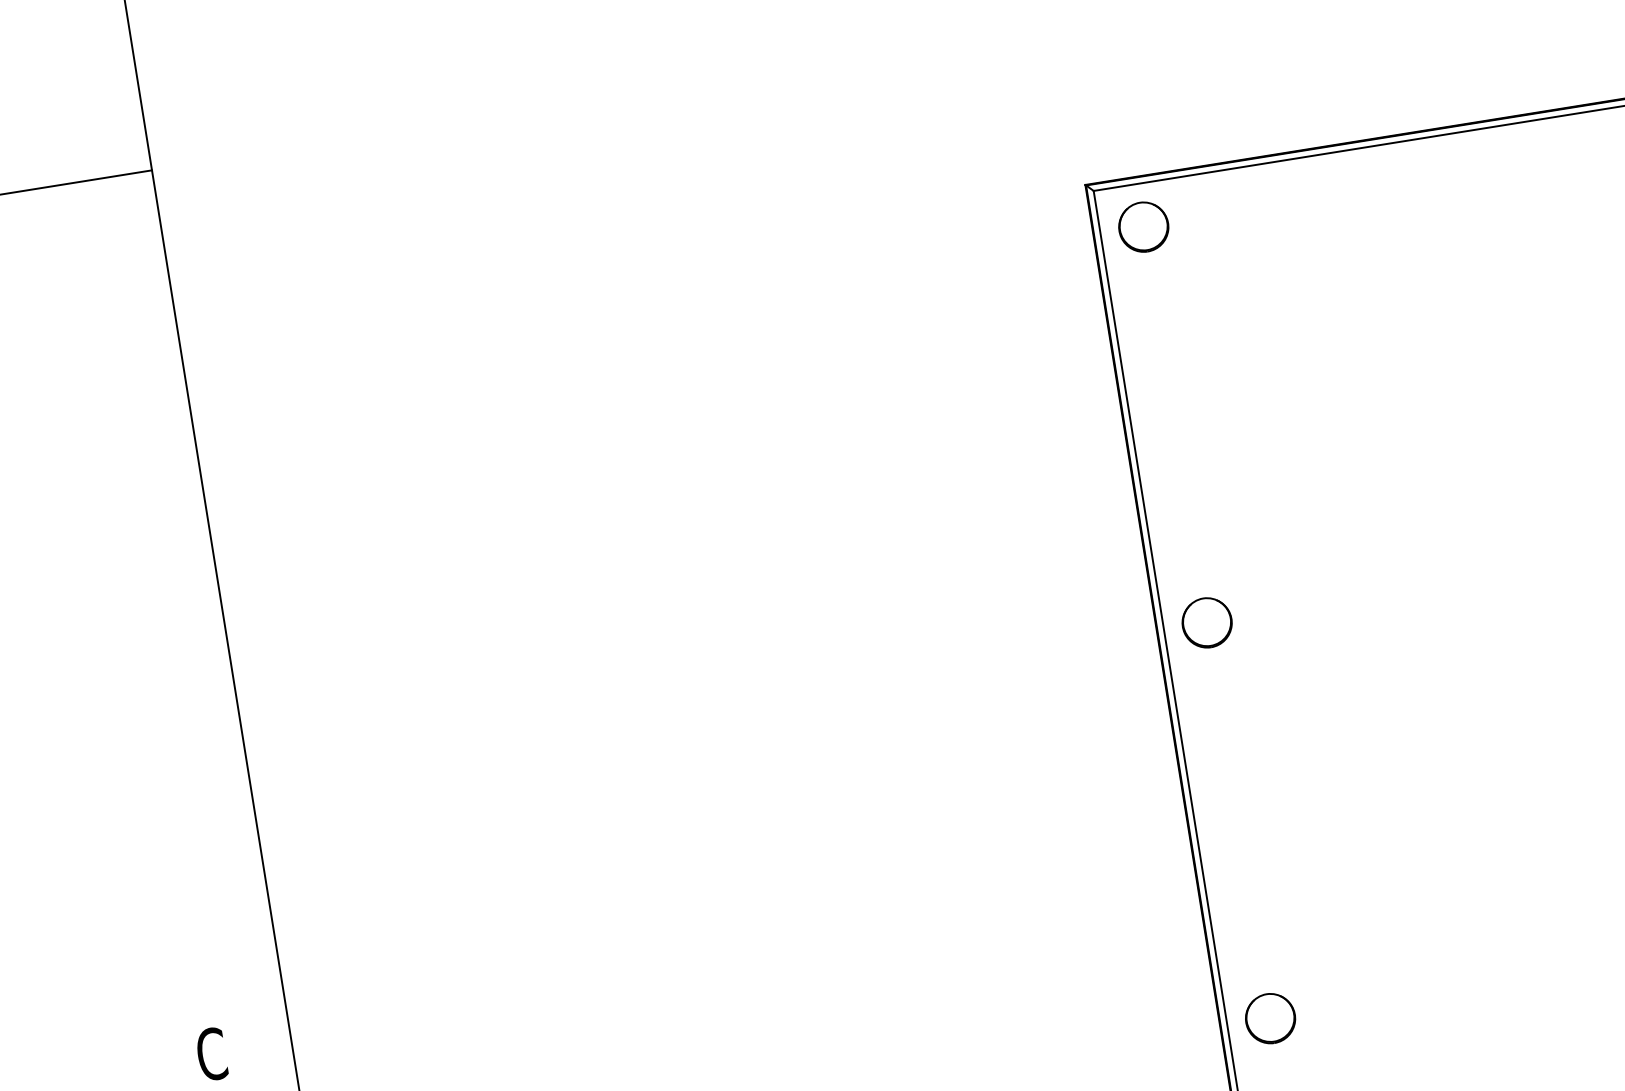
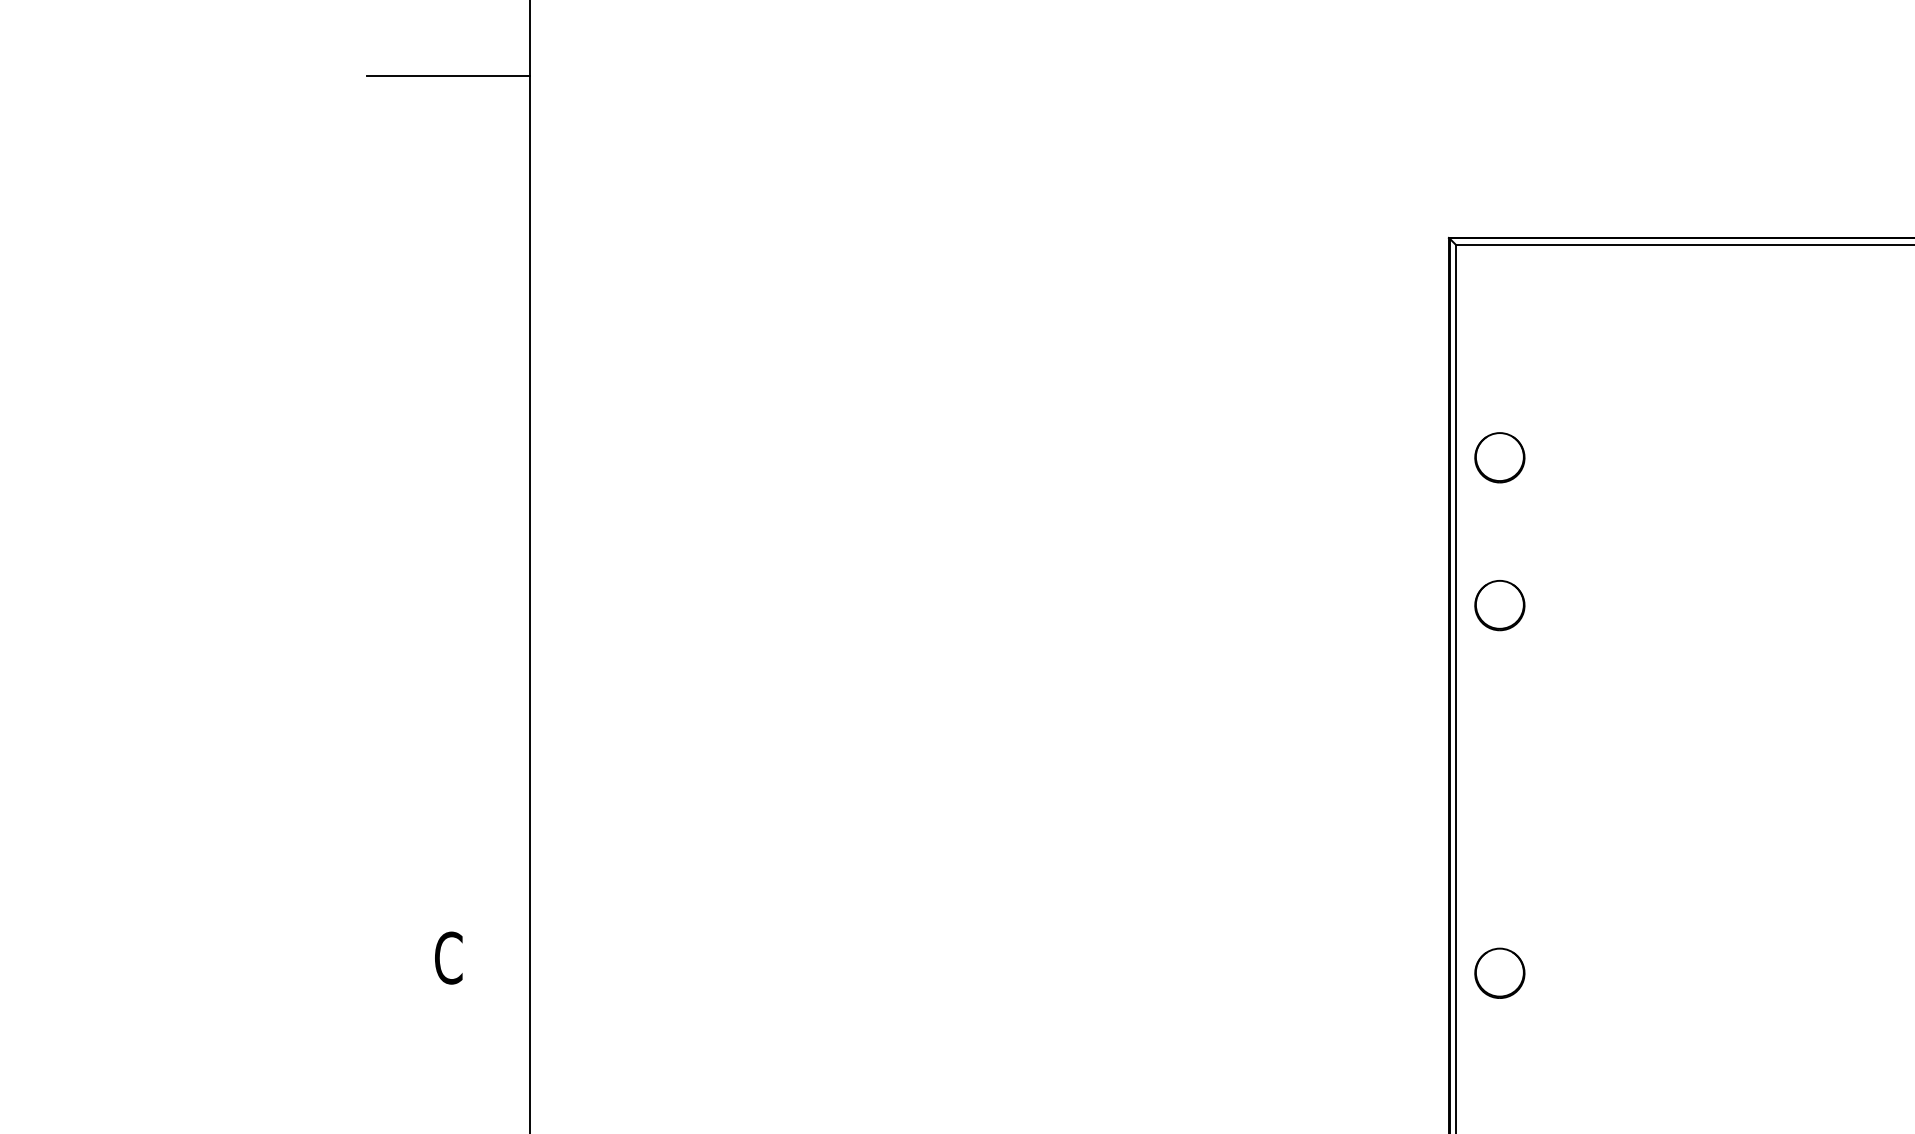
part: (1143, 226) -> (1499, 457), moved
part: (1206, 622) -> (1499, 605), moved
part: (1270, 1017) -> (1499, 972), moved

